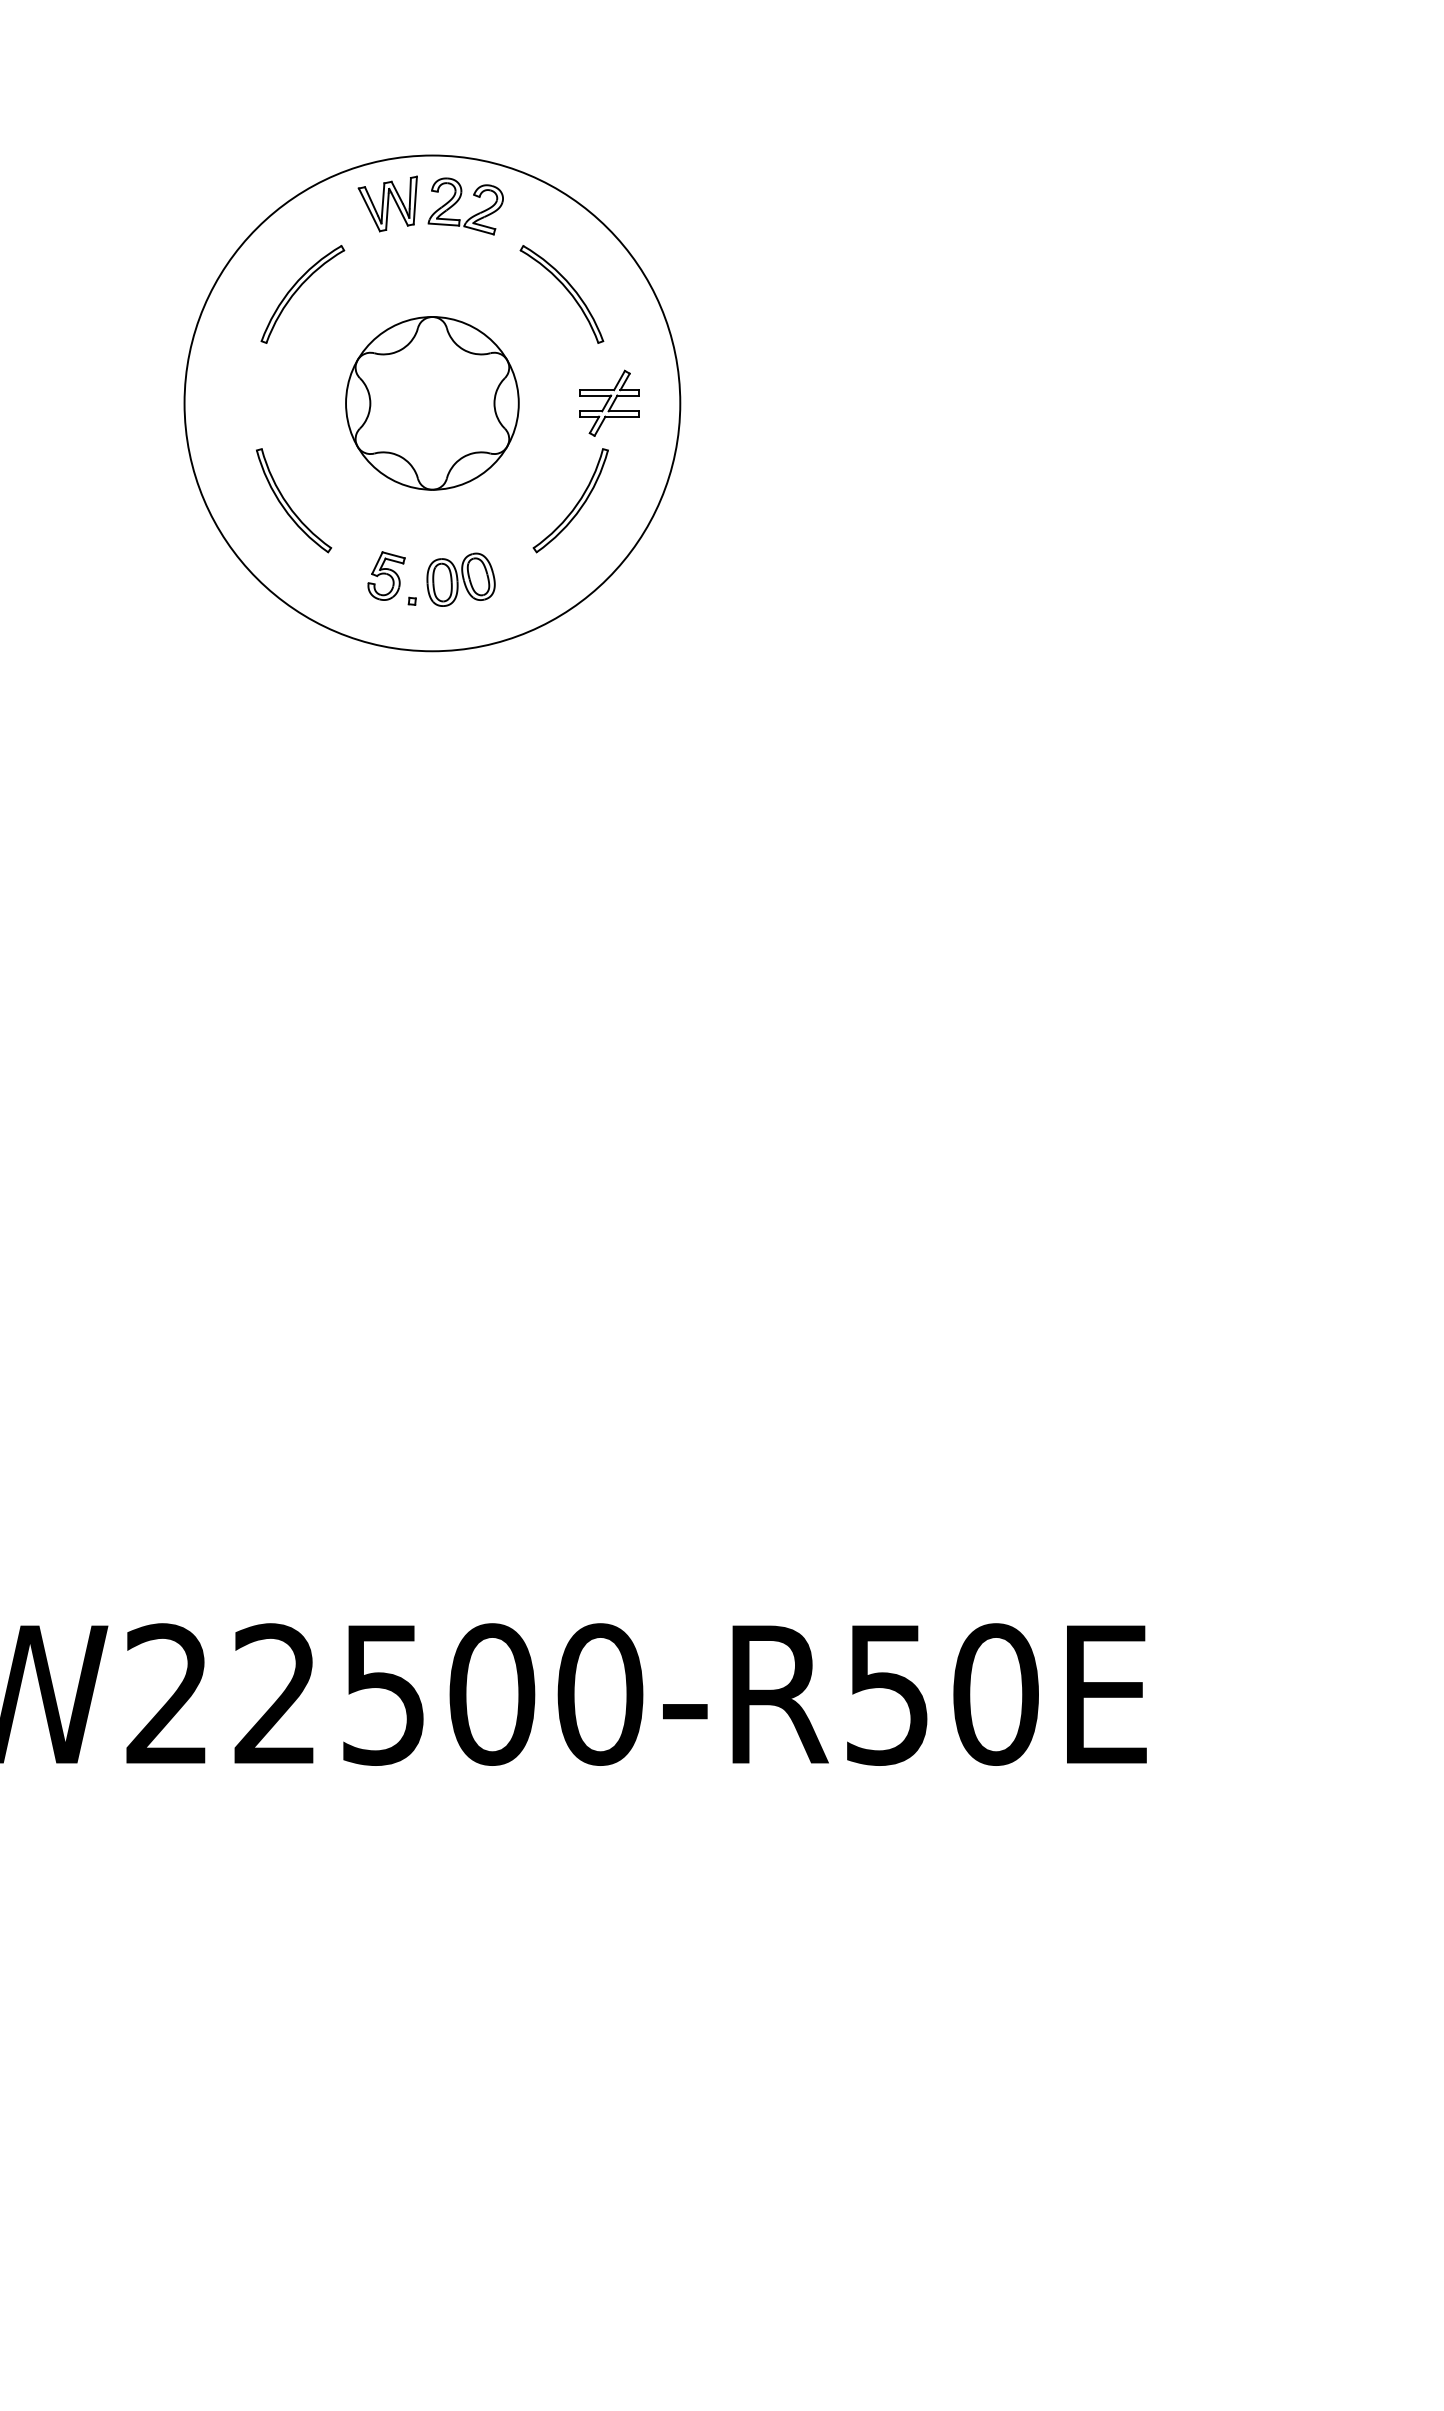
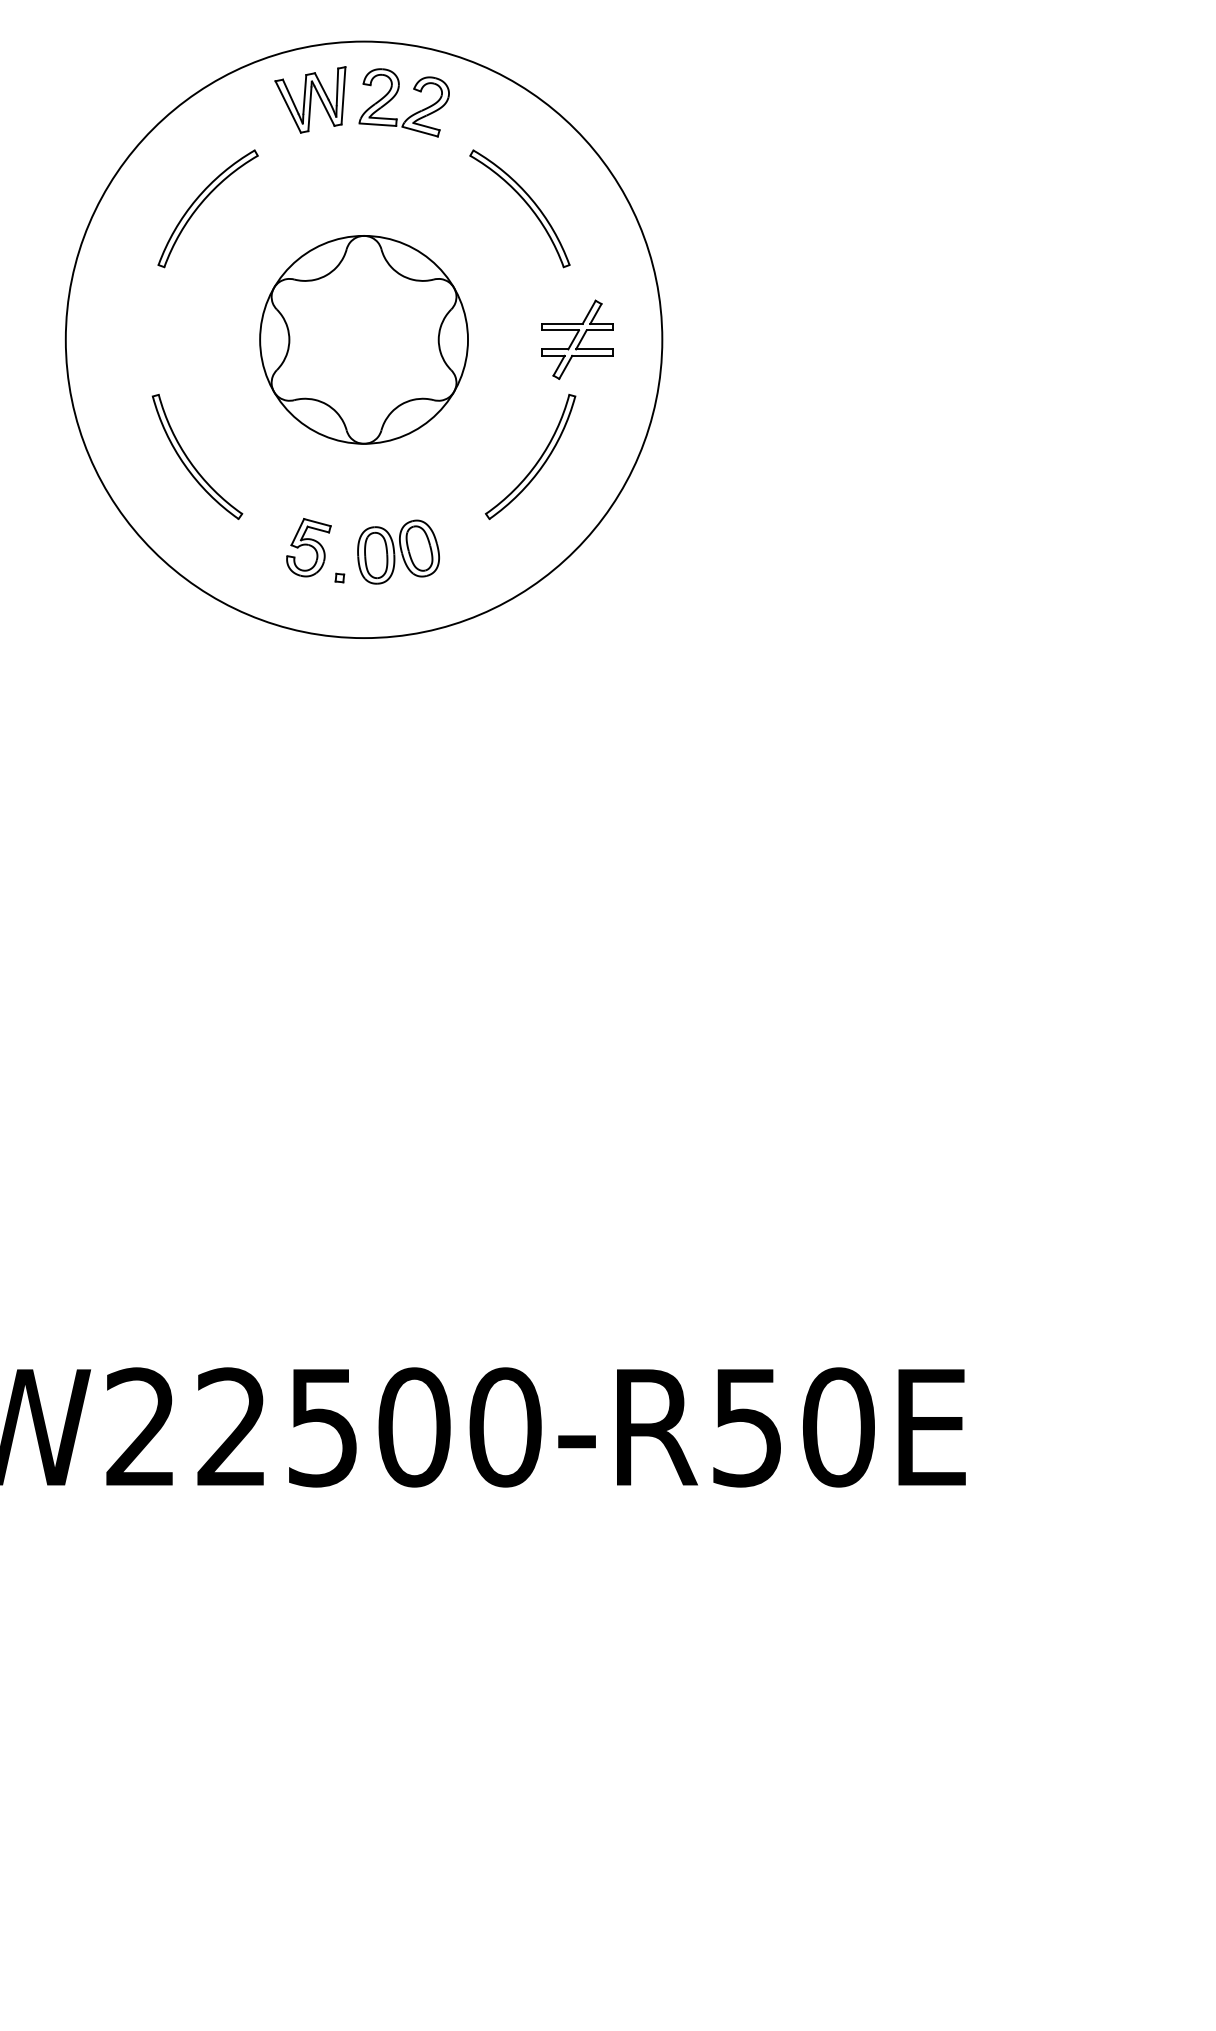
part: (432, 403) -> (364, 339), size x1.43

